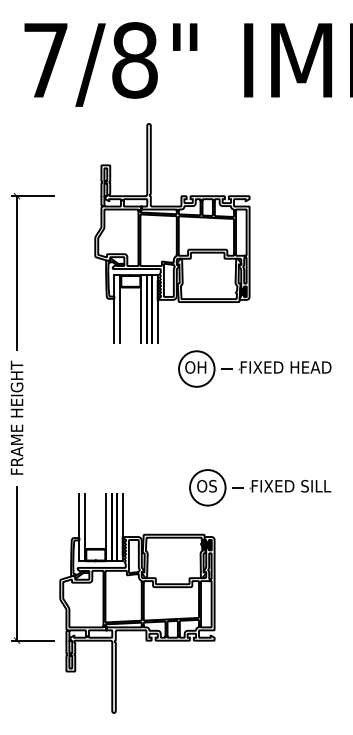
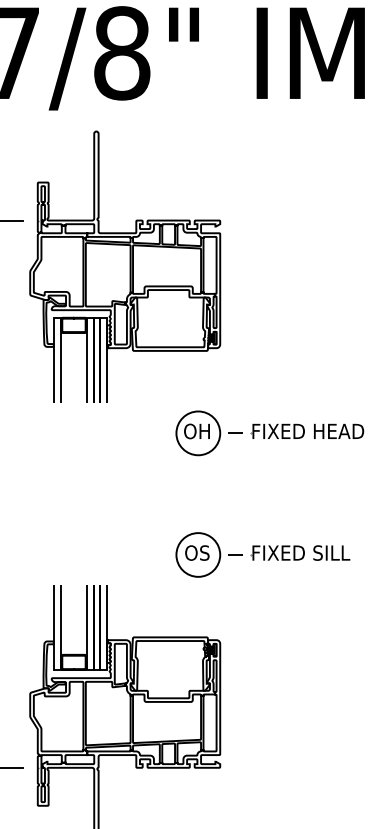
part: (172, 233) -> (125, 266), moved
part: (260, 487) -> (263, 554), moved

